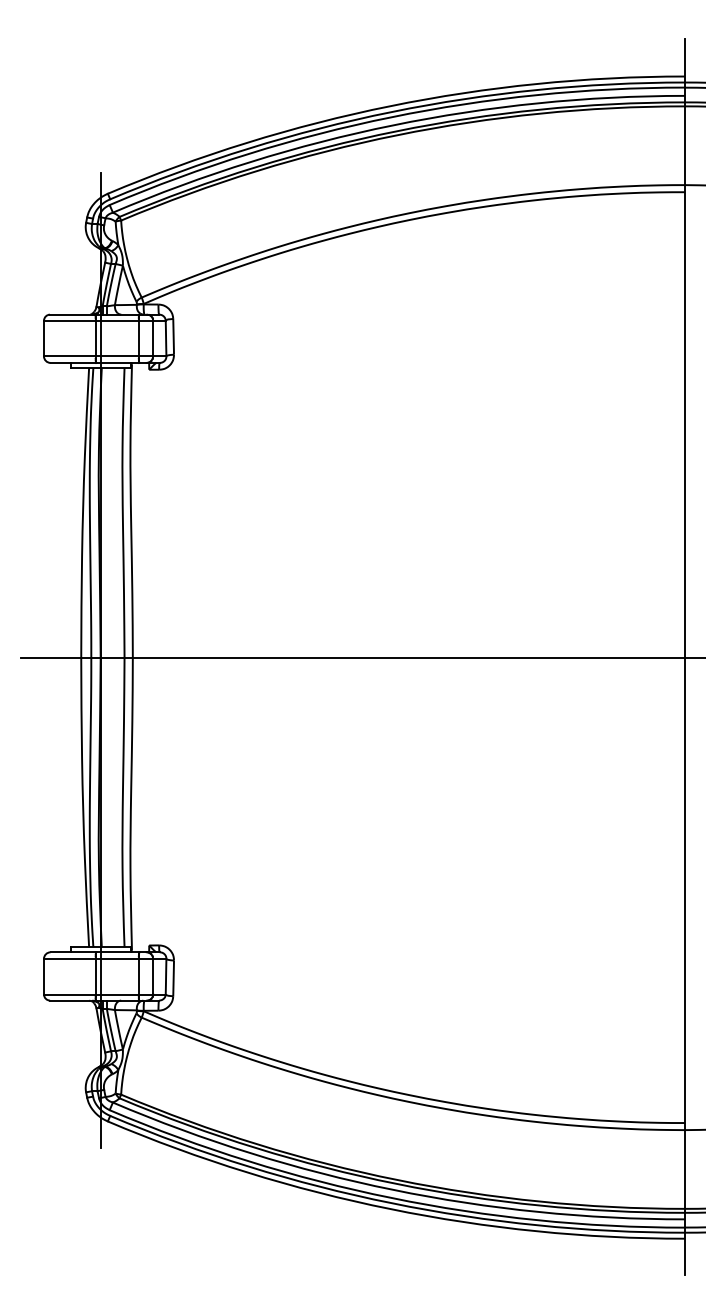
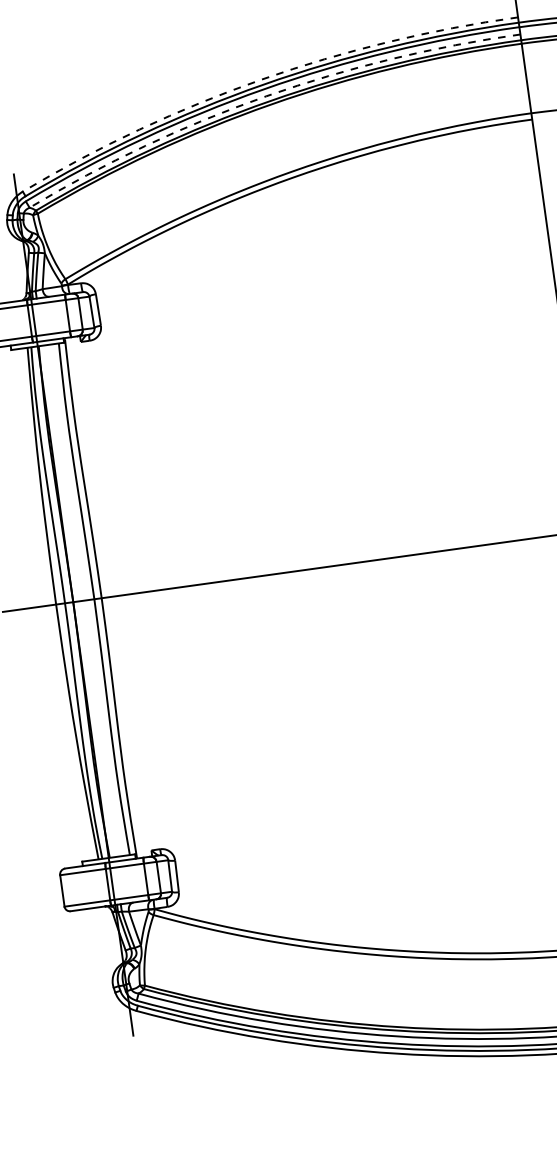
arc: (390, 106) -> (261, 79), solid -> dashed
arc: (393, 125) -> (266, 96), solid -> dashed

